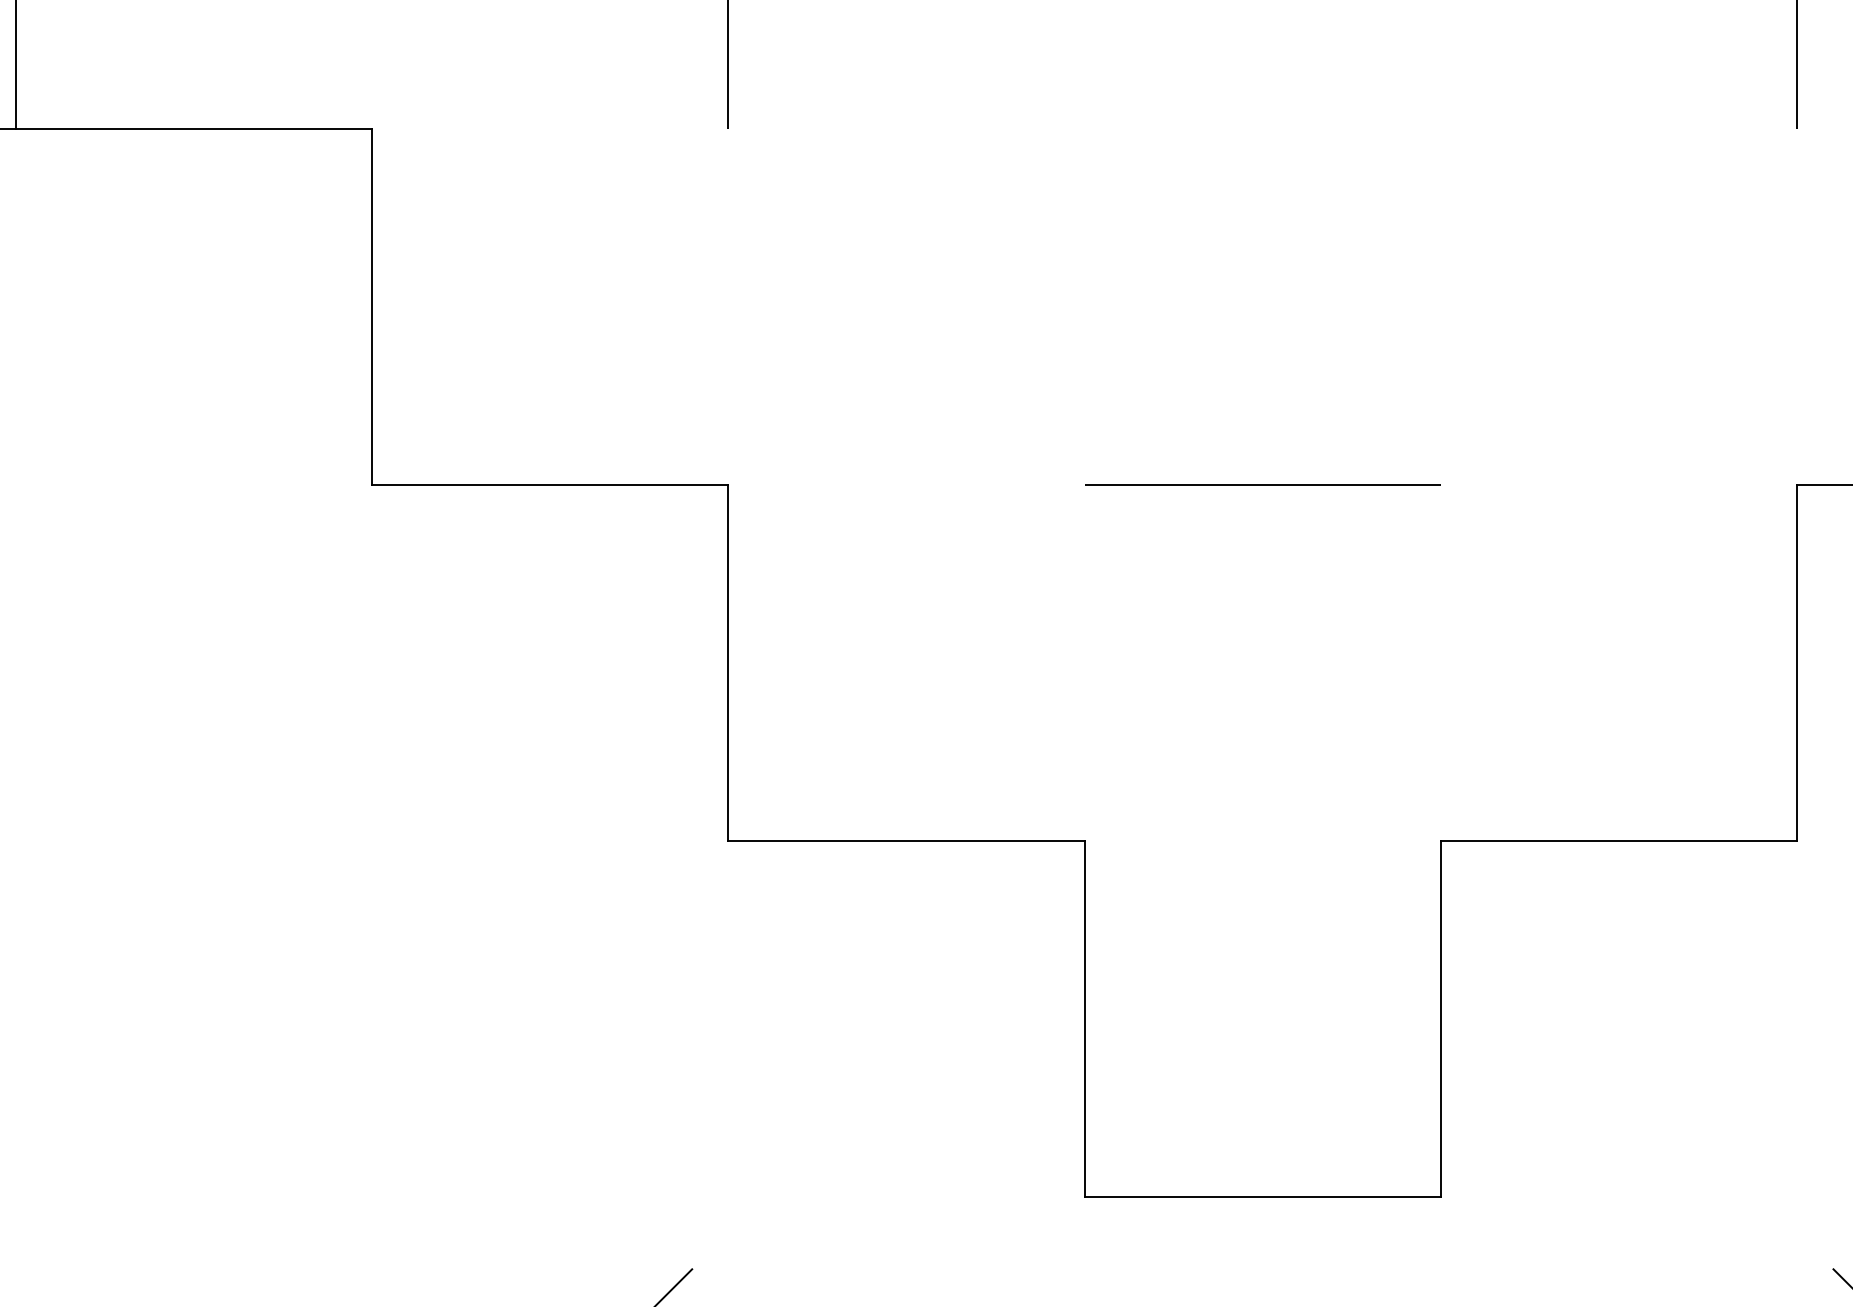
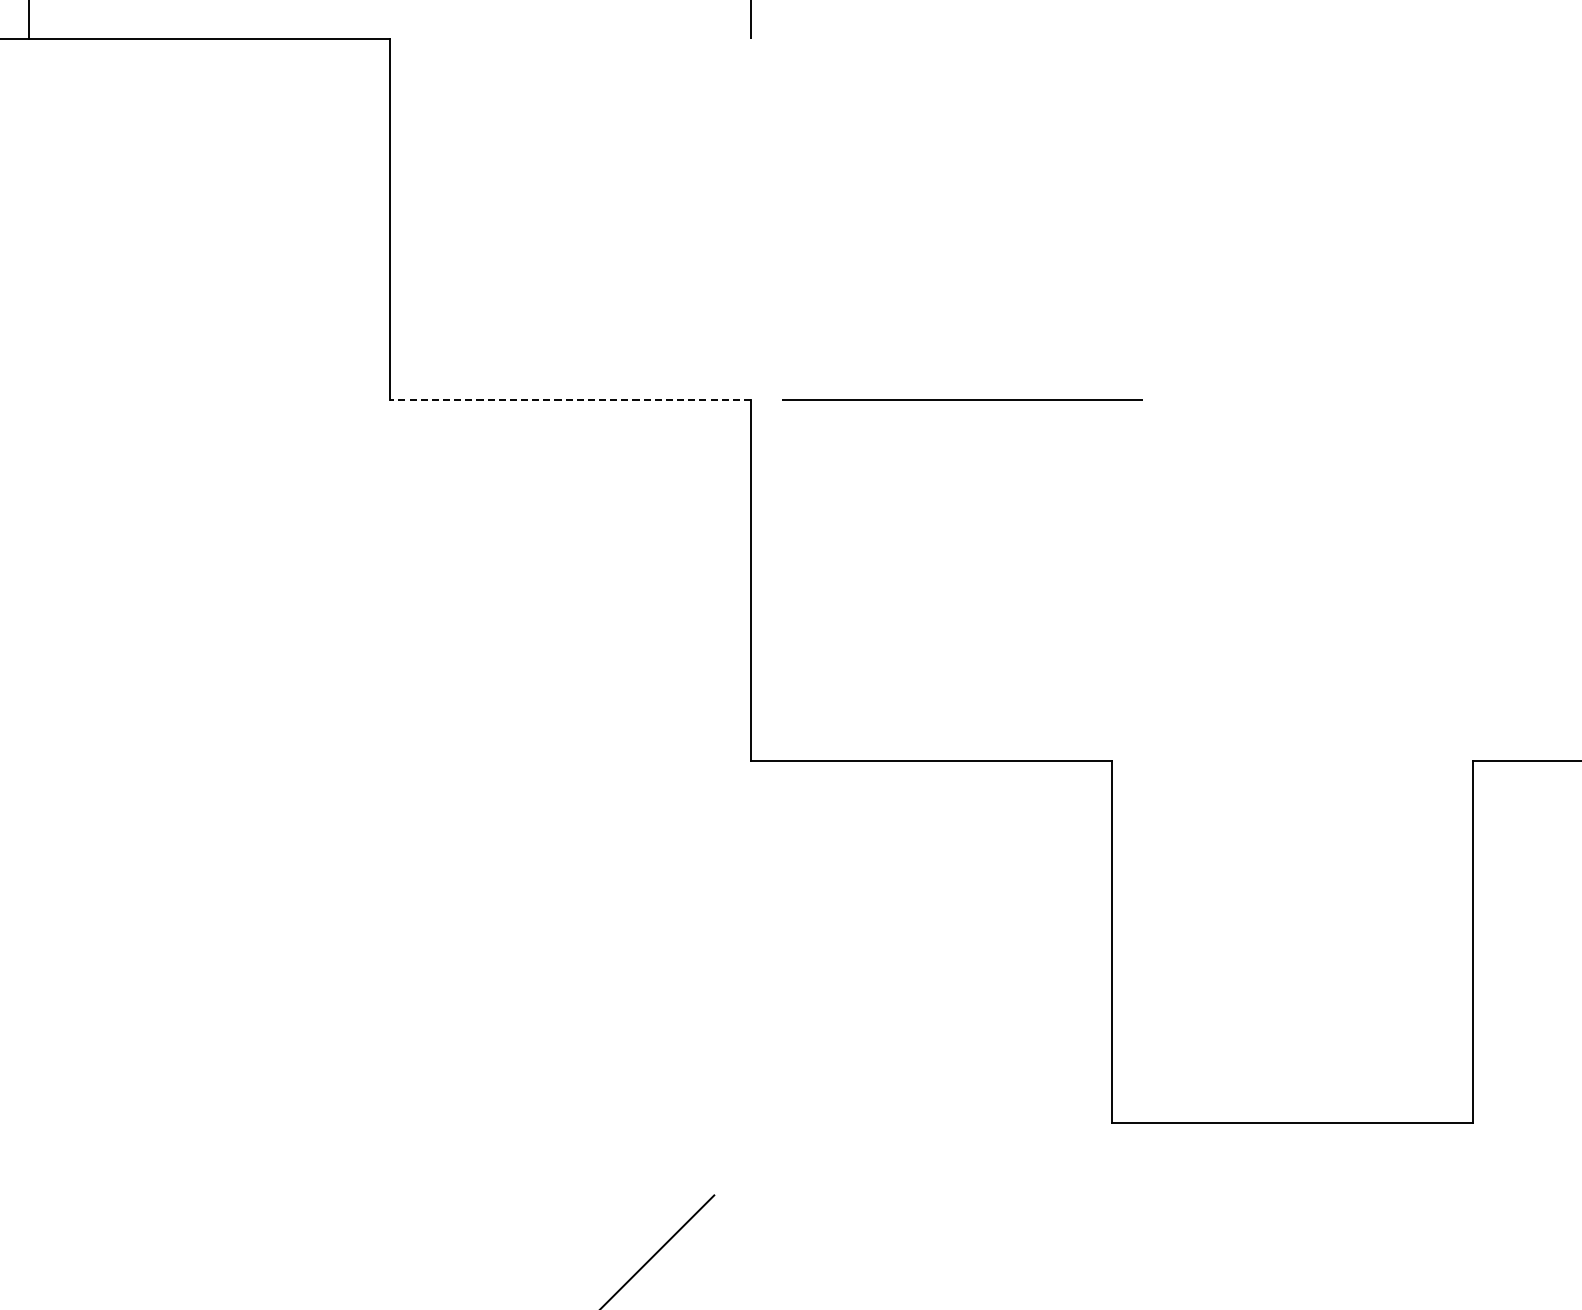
line: (549, 484) -> (569, 400), solid -> dashed
line: (1262, 484) -> (961, 400), moved

